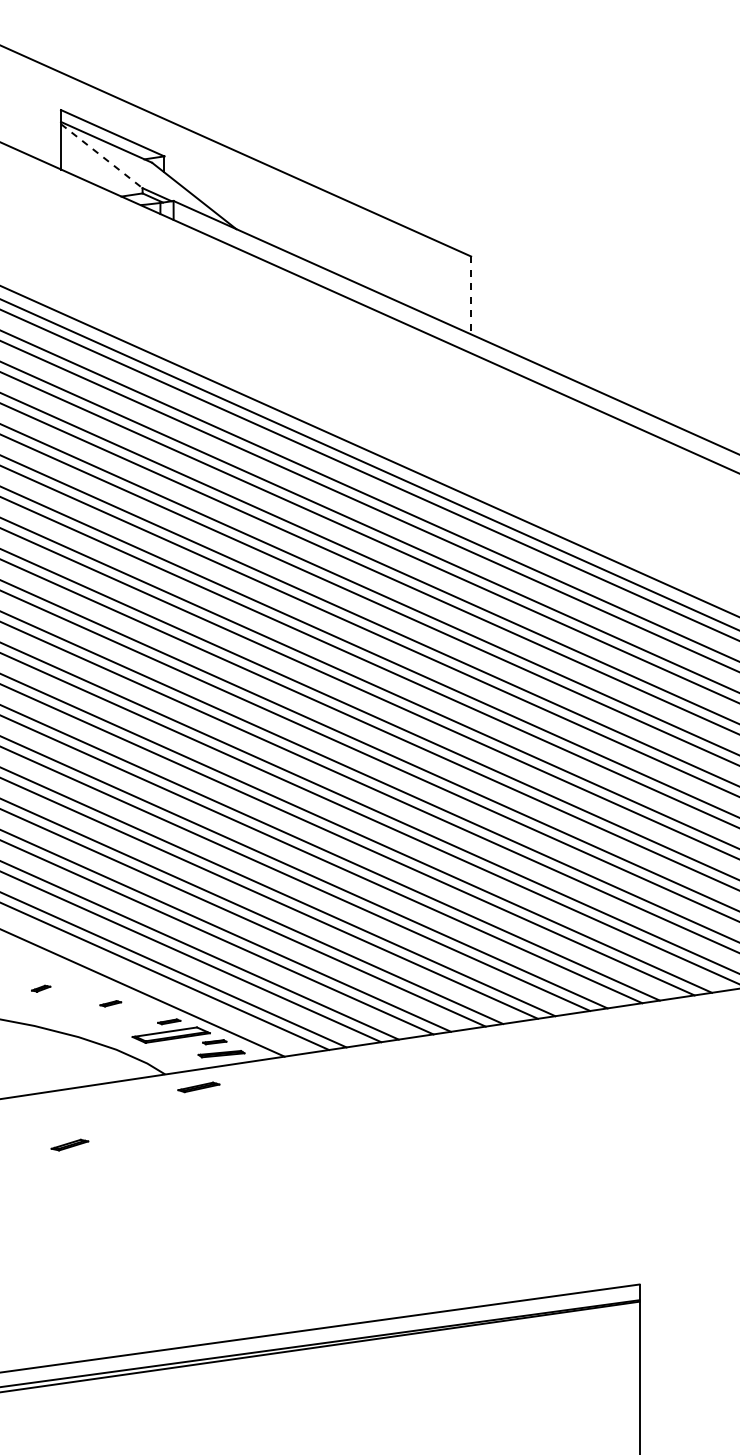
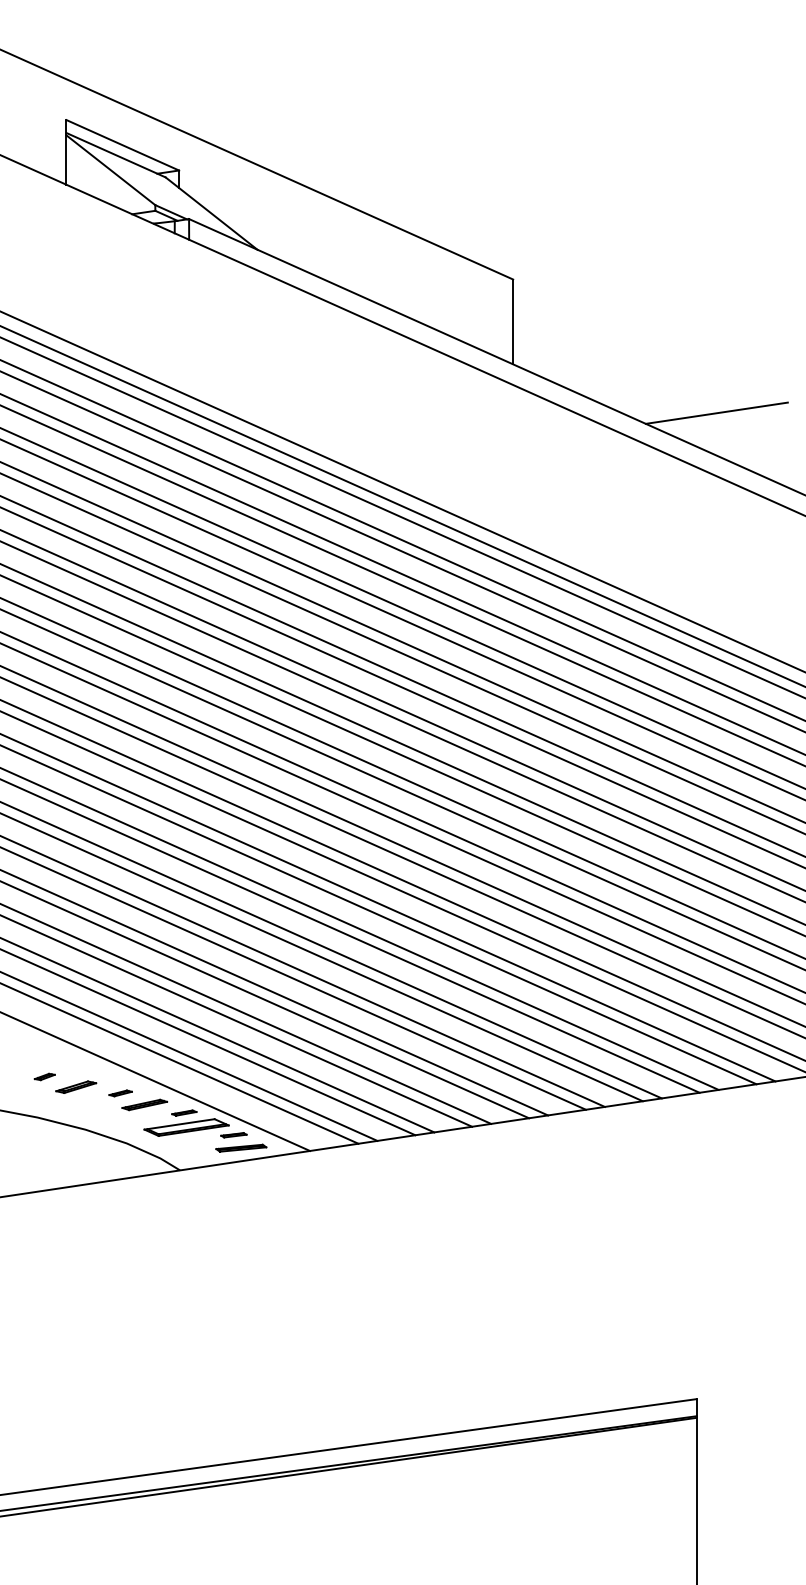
line: (101, 156) -> (110, 170), dashed -> solid
line: (471, 295) -> (513, 322), dashed -> solid
line: (657, 379) -> (716, 413), added
part: (198, 1087) -> (144, 1105), moved
part: (69, 1144) -> (75, 1086), moved

